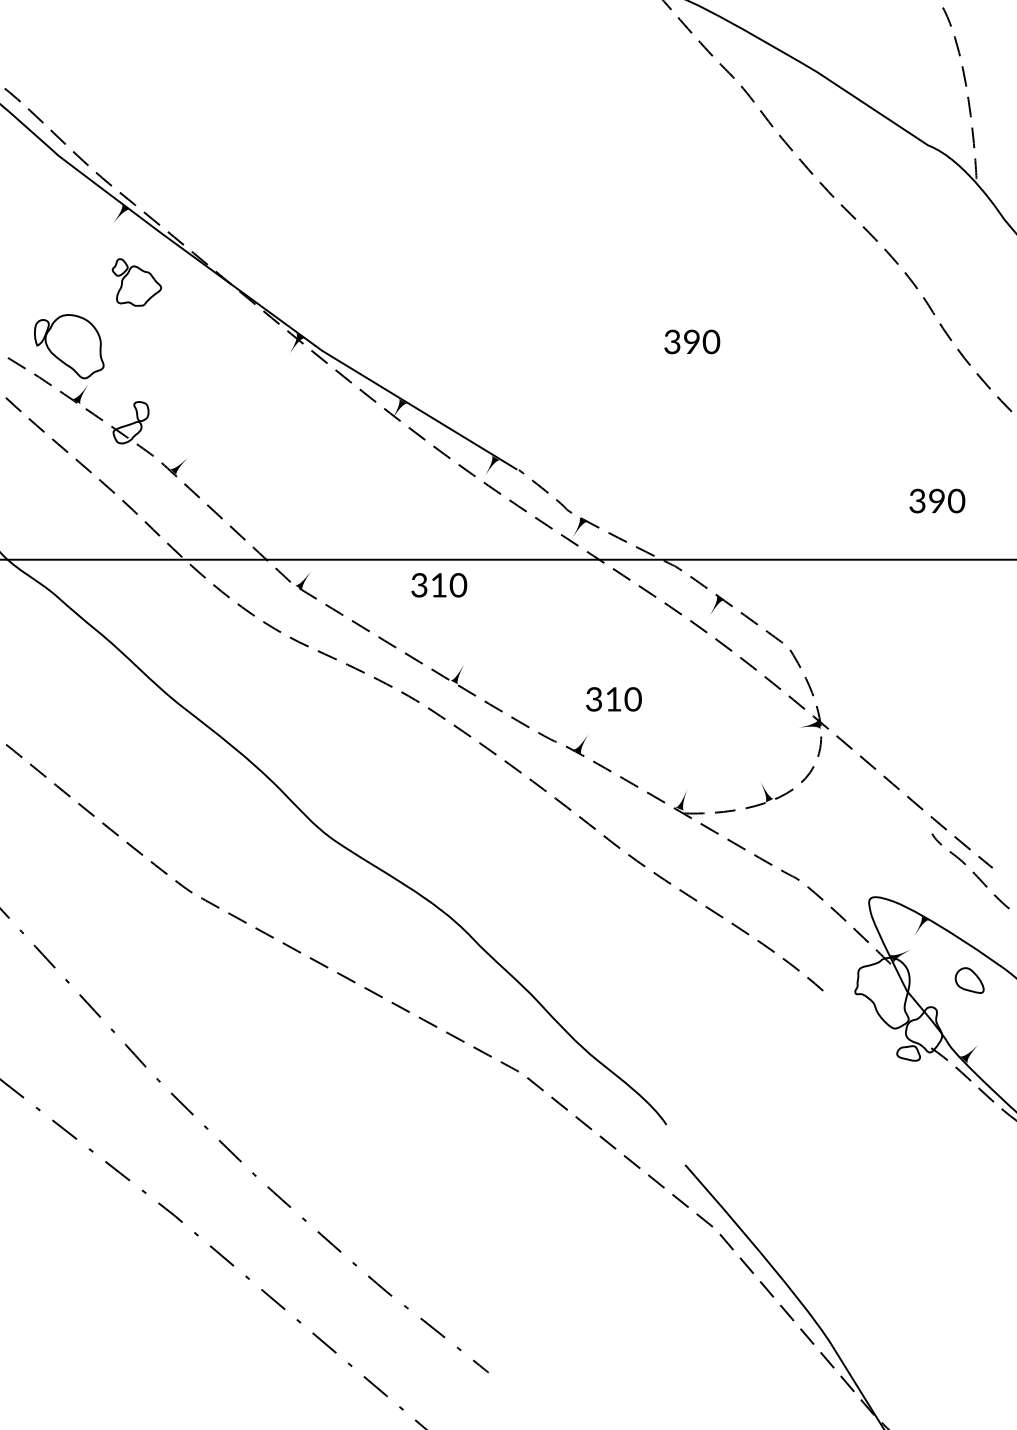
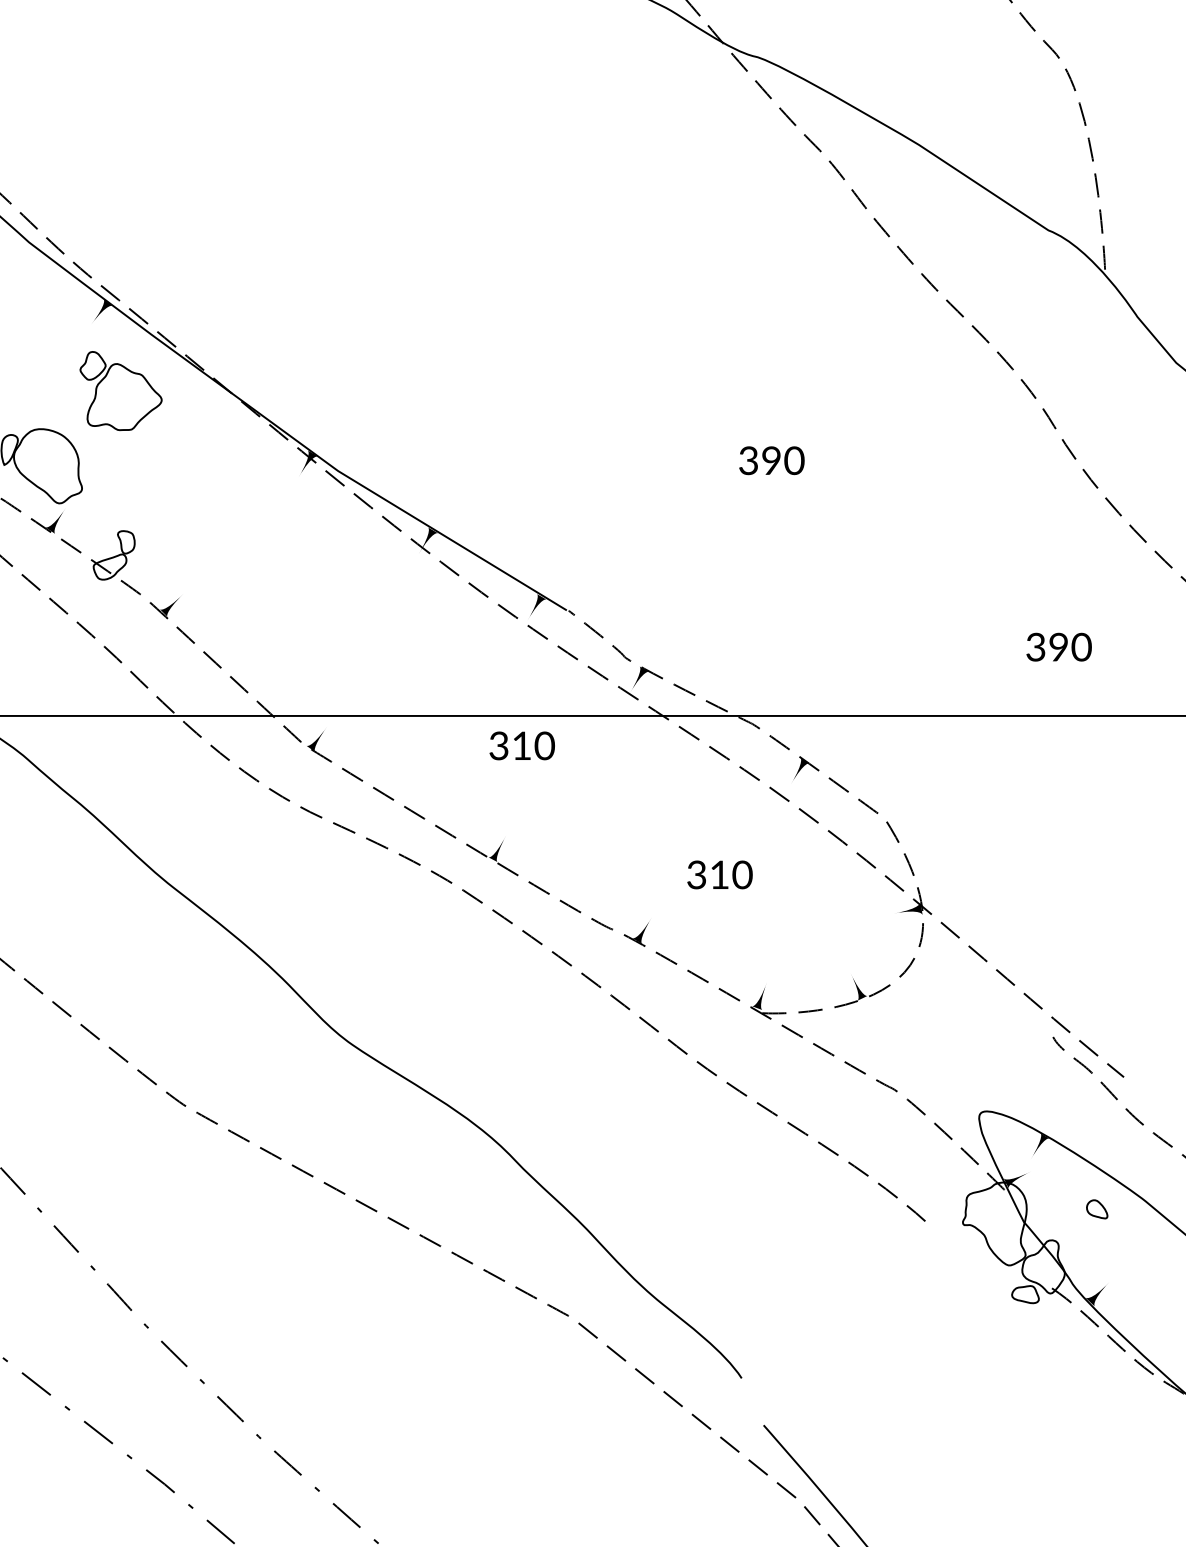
part: (136, 282) -> (120, 391), size x1.43
text: (439, 585) -> (522, 746), moved
text: (613, 699) -> (719, 875), moved
part: (969, 980) -> (1096, 1209), size x0.62

